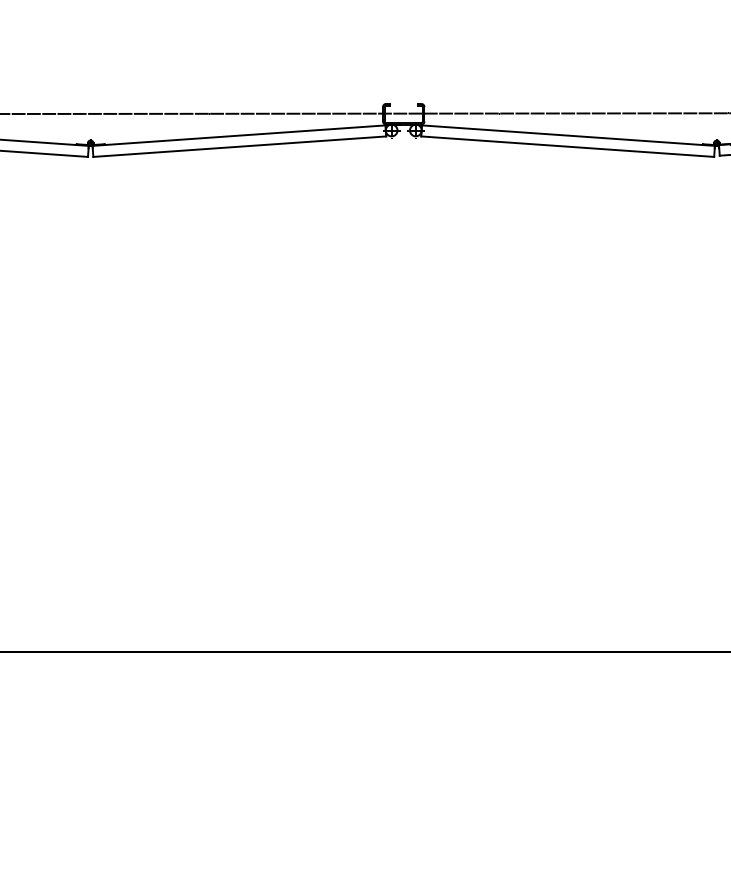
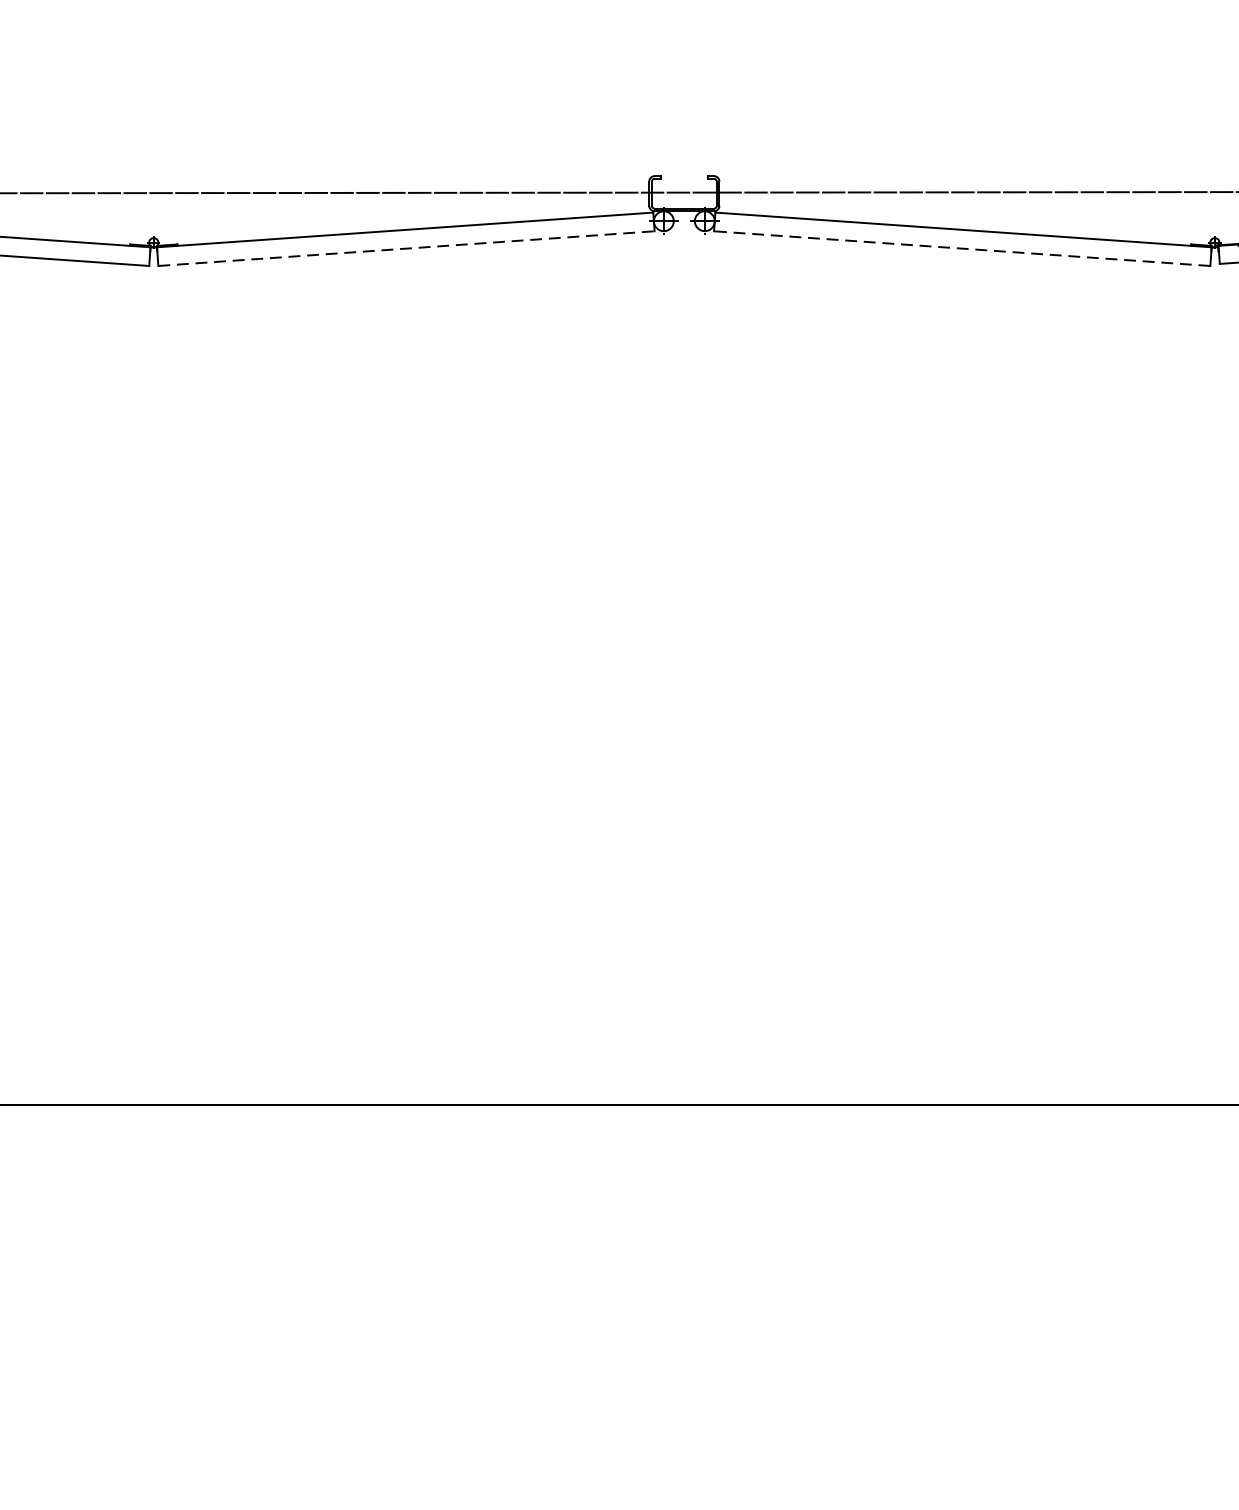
line: (239, 146) -> (405, 248), solid -> dashed
line: (567, 146) -> (961, 248), solid -> dashed

